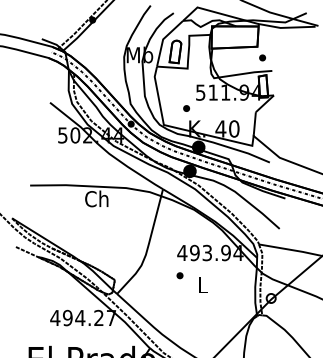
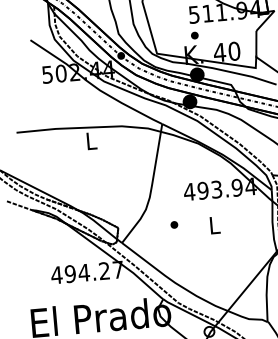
part: (186, 108) -> (194, 35), moved
text: (96, 198) -> (90, 140), Ch -> L
part: (179, 275) -> (173, 224), moved

